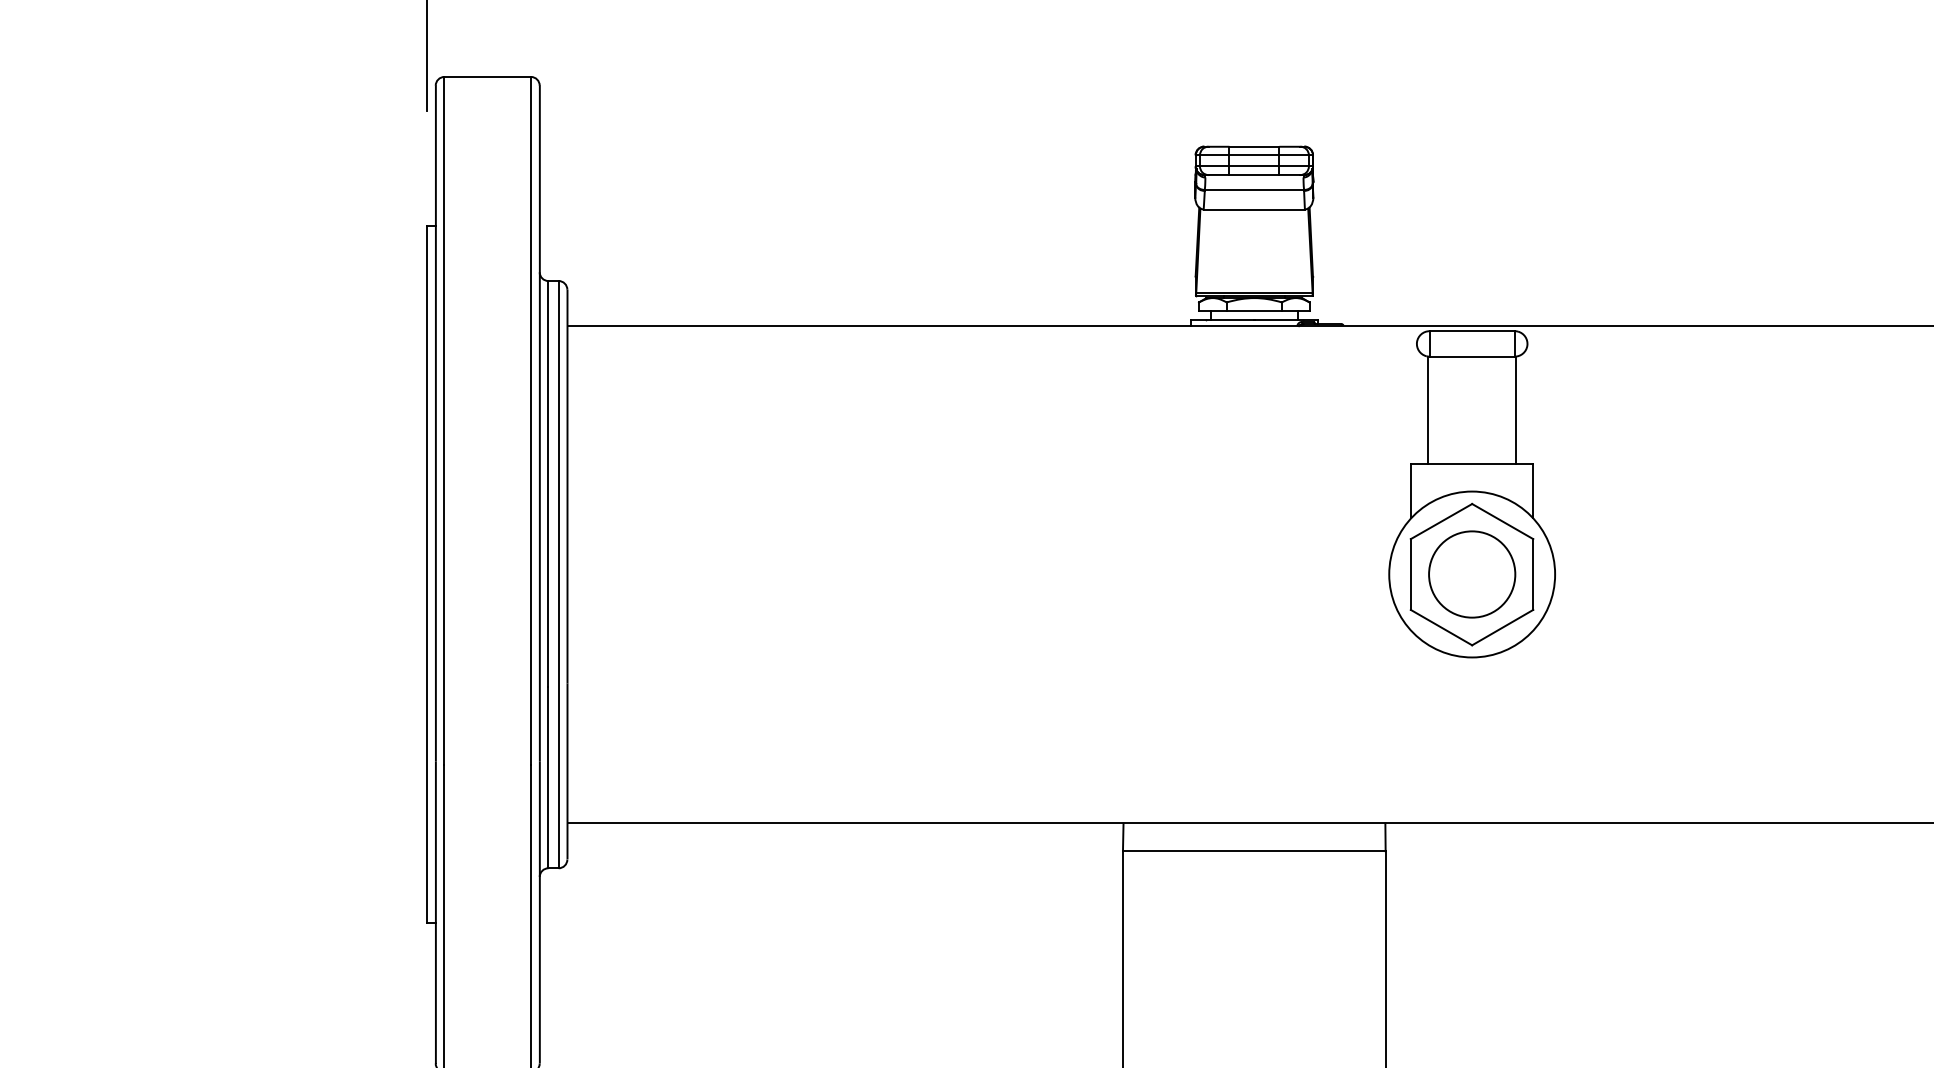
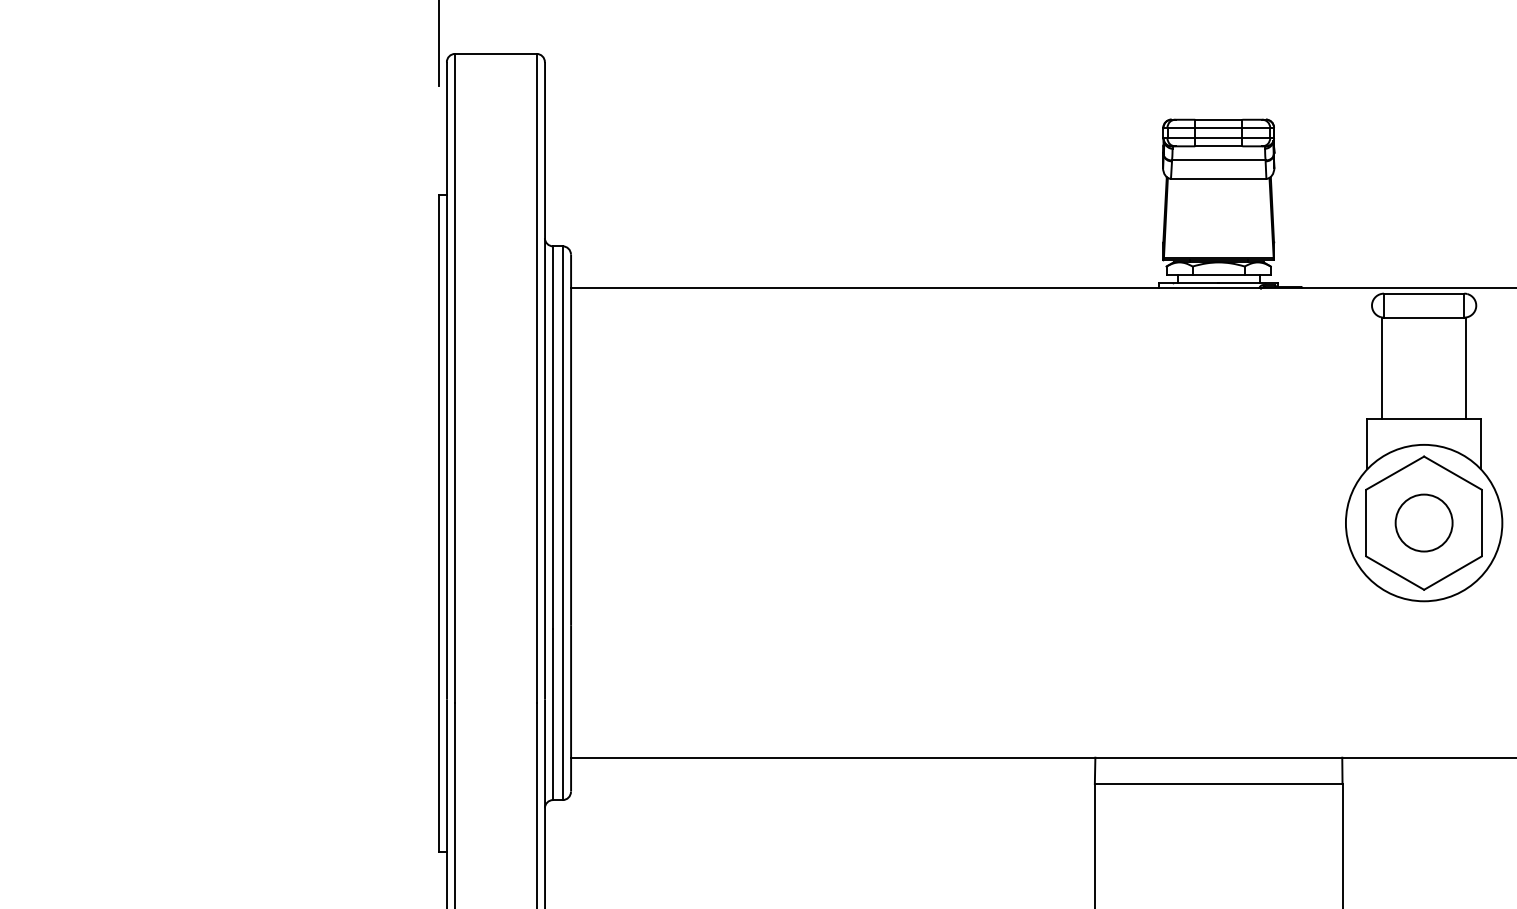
circle: (1472, 574) -> (1424, 523), size x0.7

